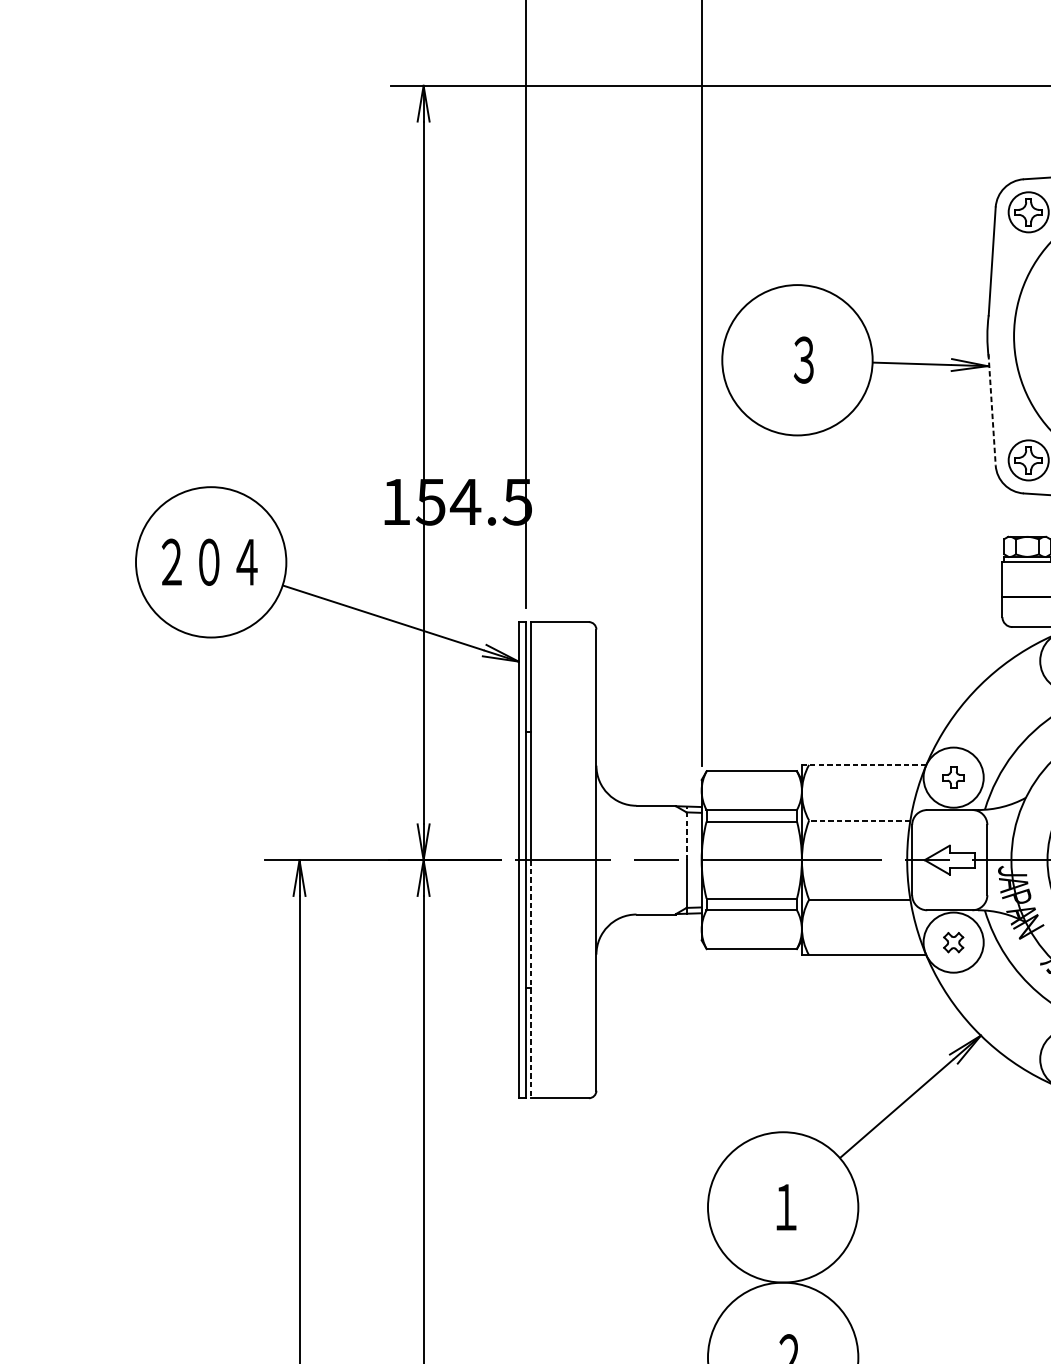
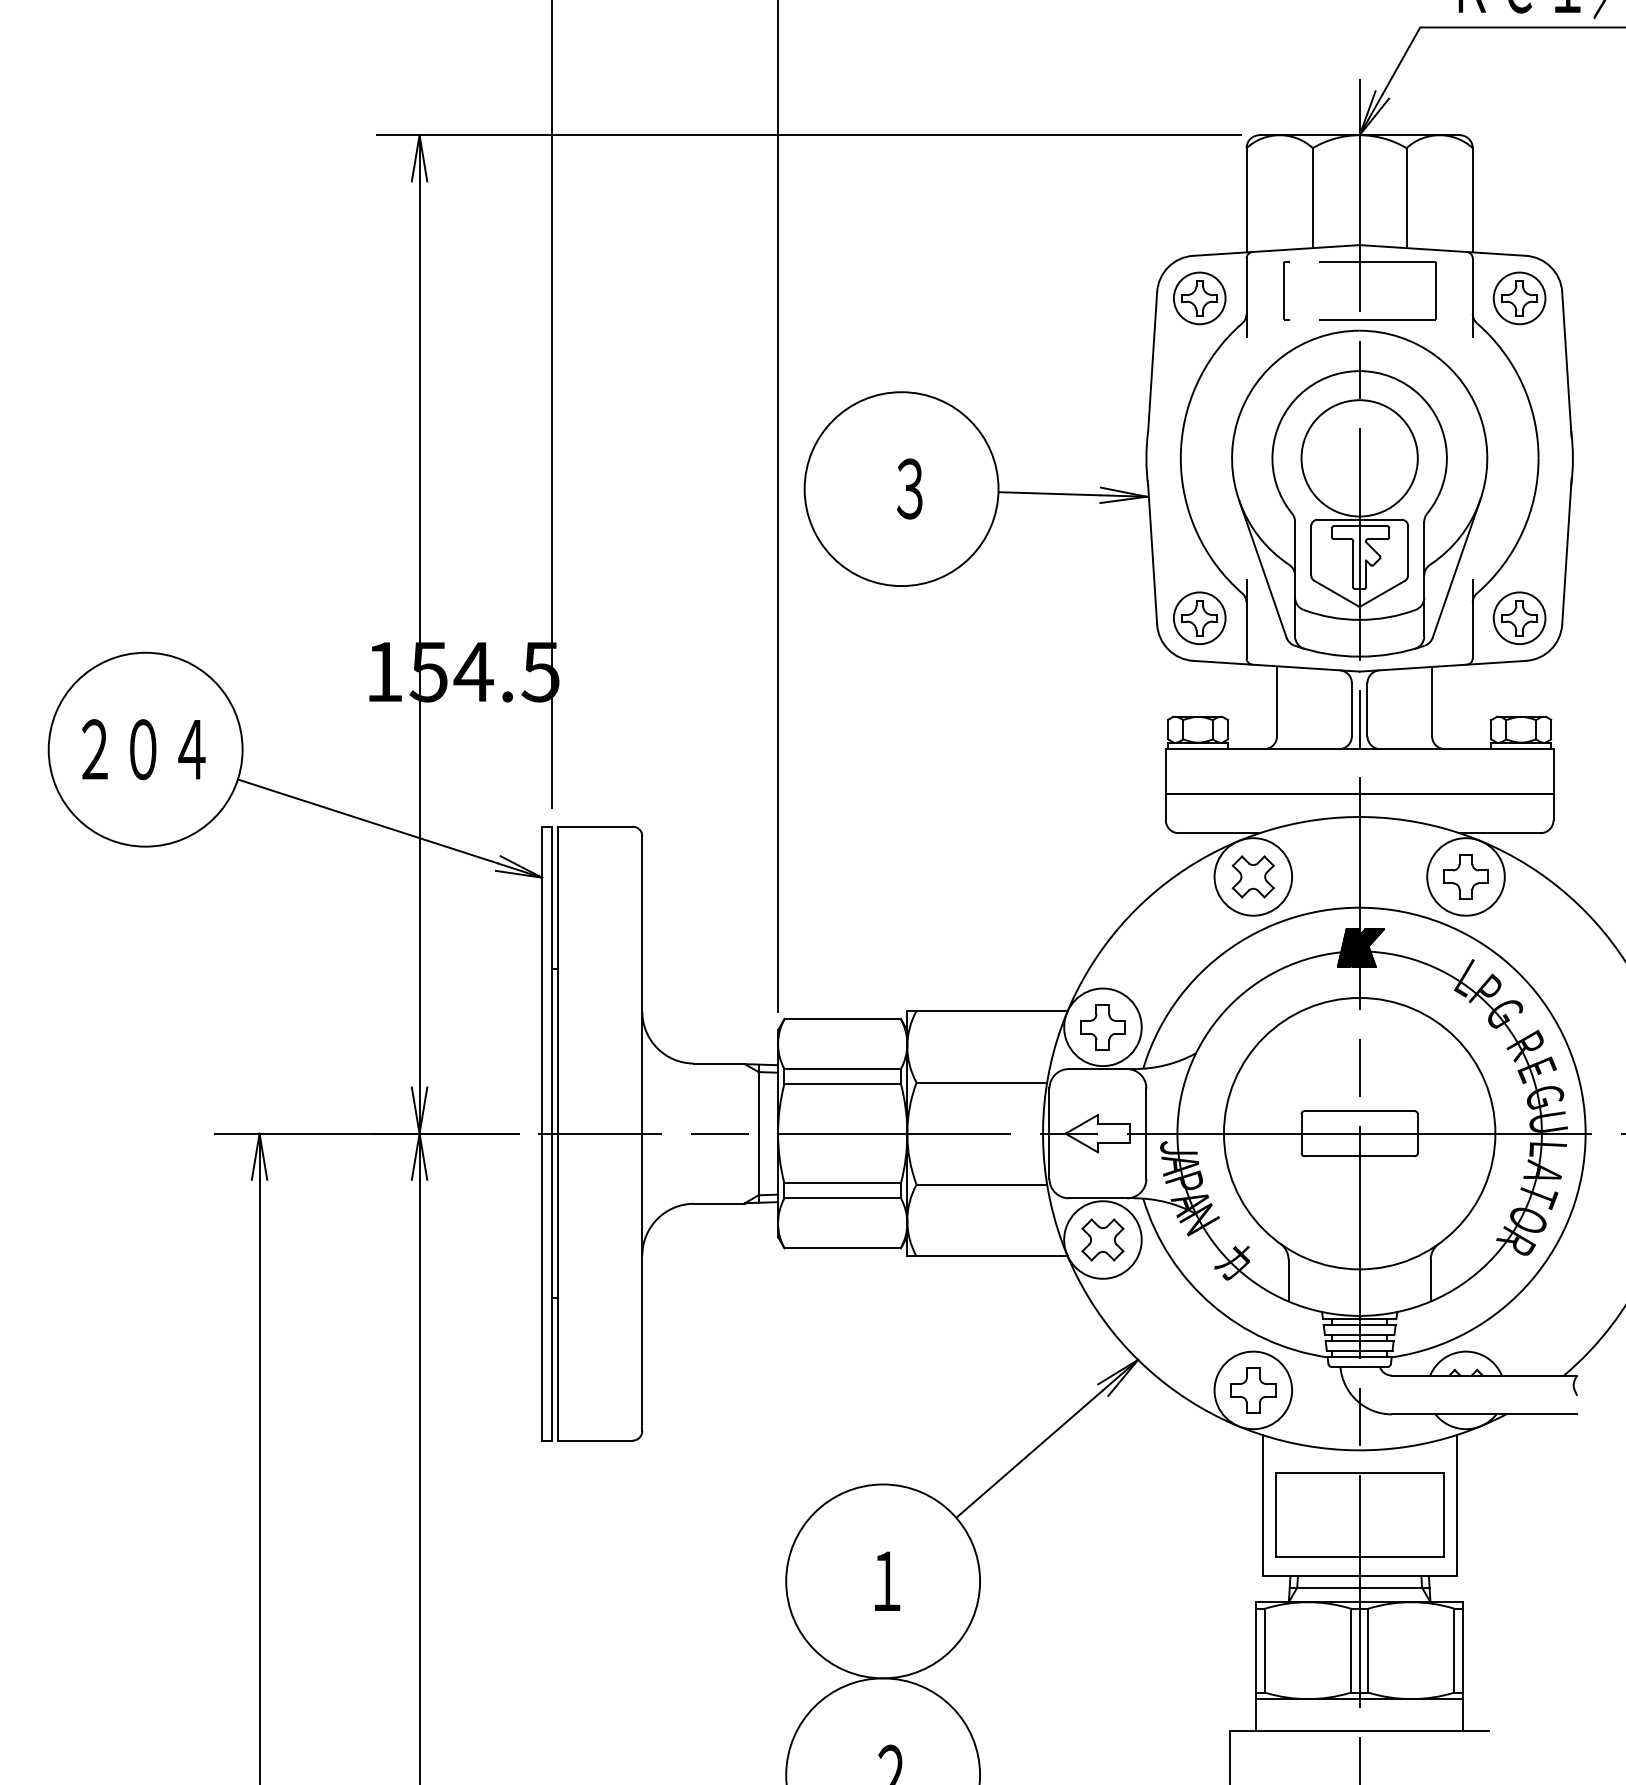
line: (992, 409) -> (1152, 552), dashed -> solid
line: (864, 764) -> (987, 1010), dashed -> solid
part: (953, 777) -> (1102, 1027), size x1.67
line: (859, 820) -> (981, 1082), dashed -> solid
line: (686, 833) -> (758, 1099), dashed -> solid
part: (953, 942) -> (1102, 1239), size x1.67
line: (531, 979) -> (558, 1287), dashed -> solid

